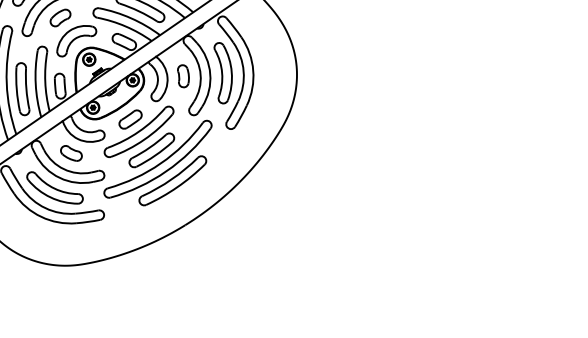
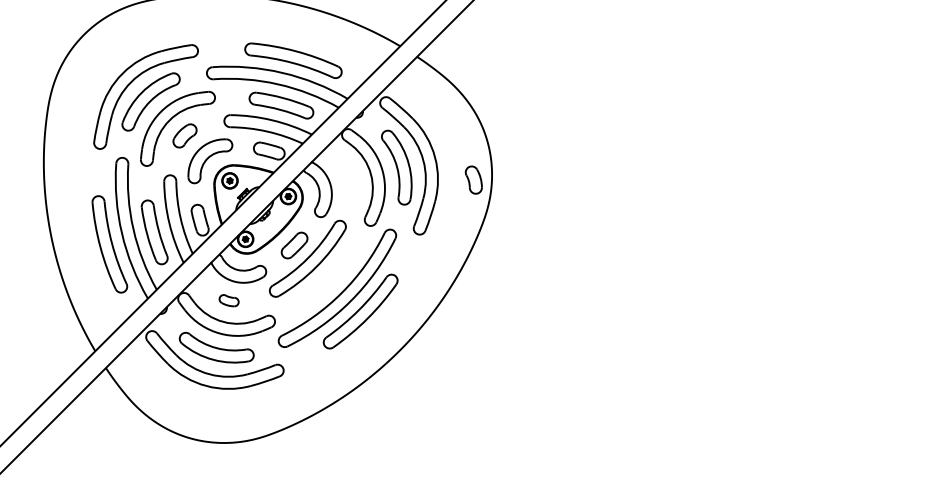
part: (183, 75) -> (473, 179), moved
part: (151, 150) -> (327, 278), removed
part: (70, 153) -> (228, 300), size x0.7

